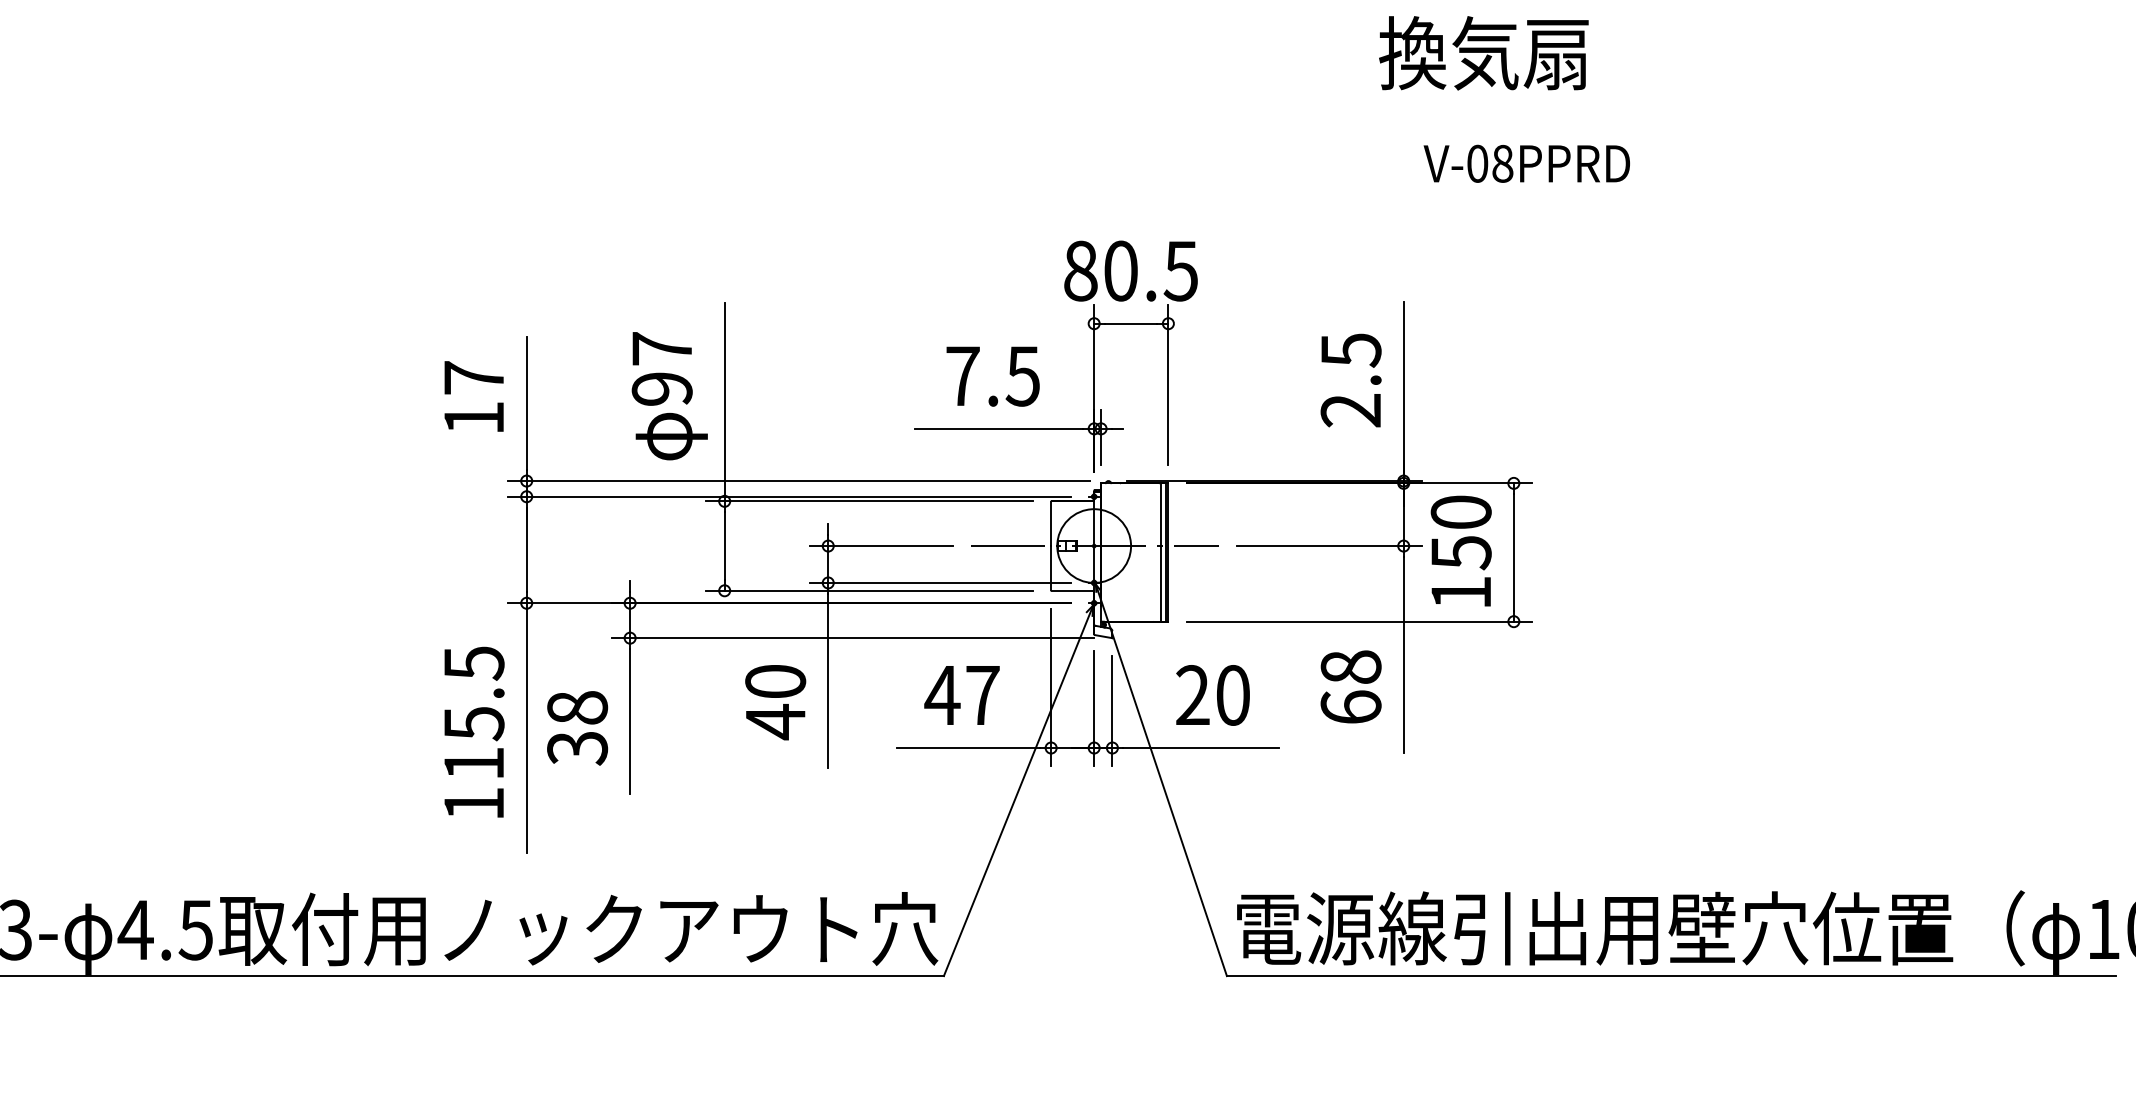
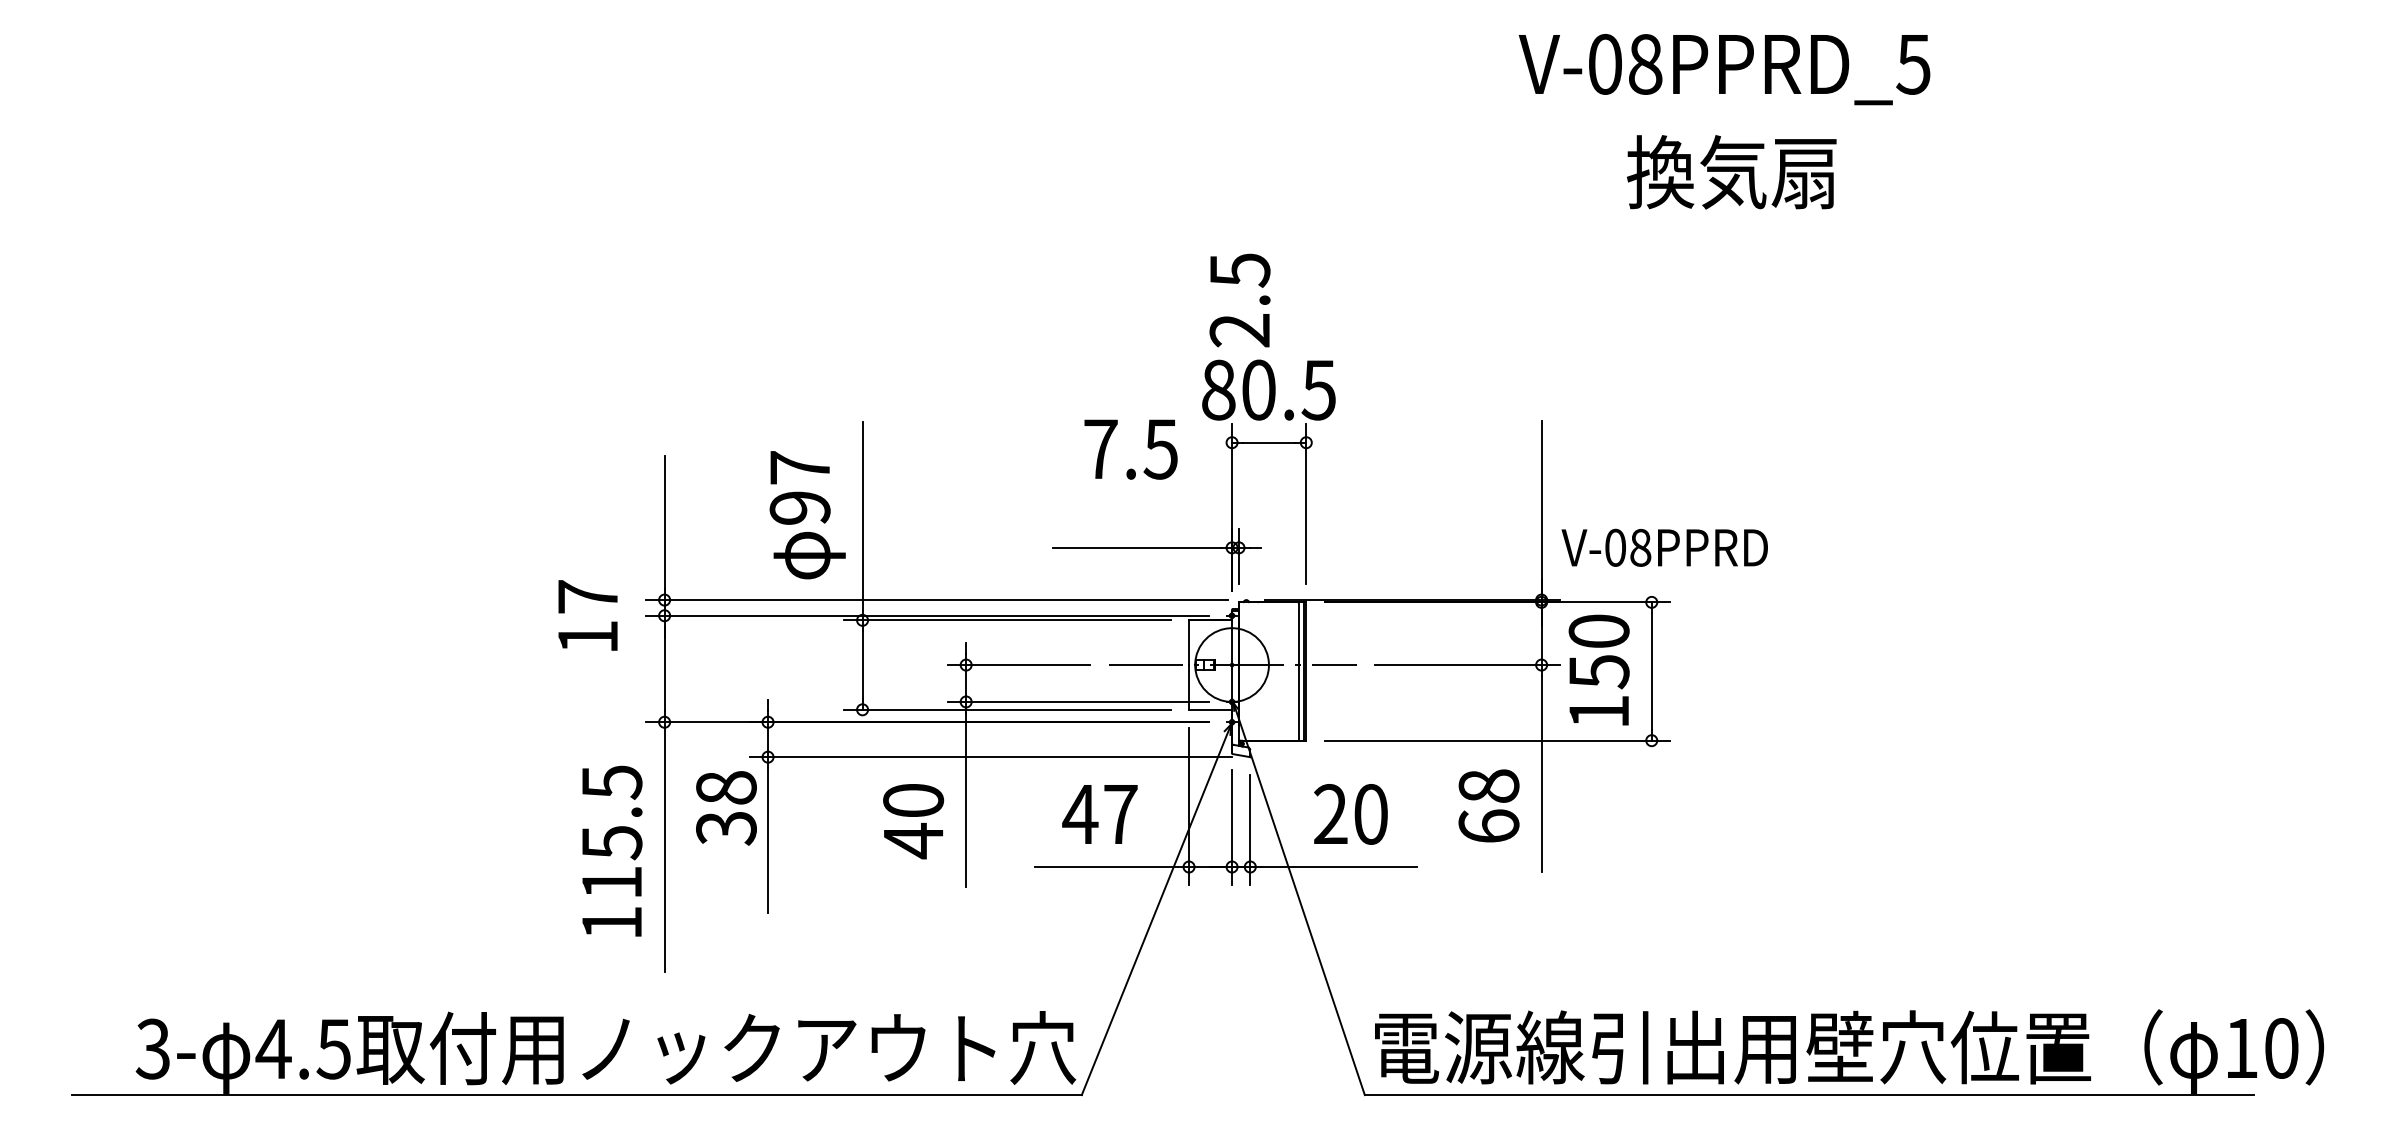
text: (1483, 53) -> (1731, 172), moved
text: (1526, 163) -> (1664, 547), moved
text: (992, 376) -> (1130, 449), moved
text: (1350, 380) -> (1239, 300), moved
text: (473, 396) -> (587, 615), moved
text: (577, 728) -> (726, 808), moved

